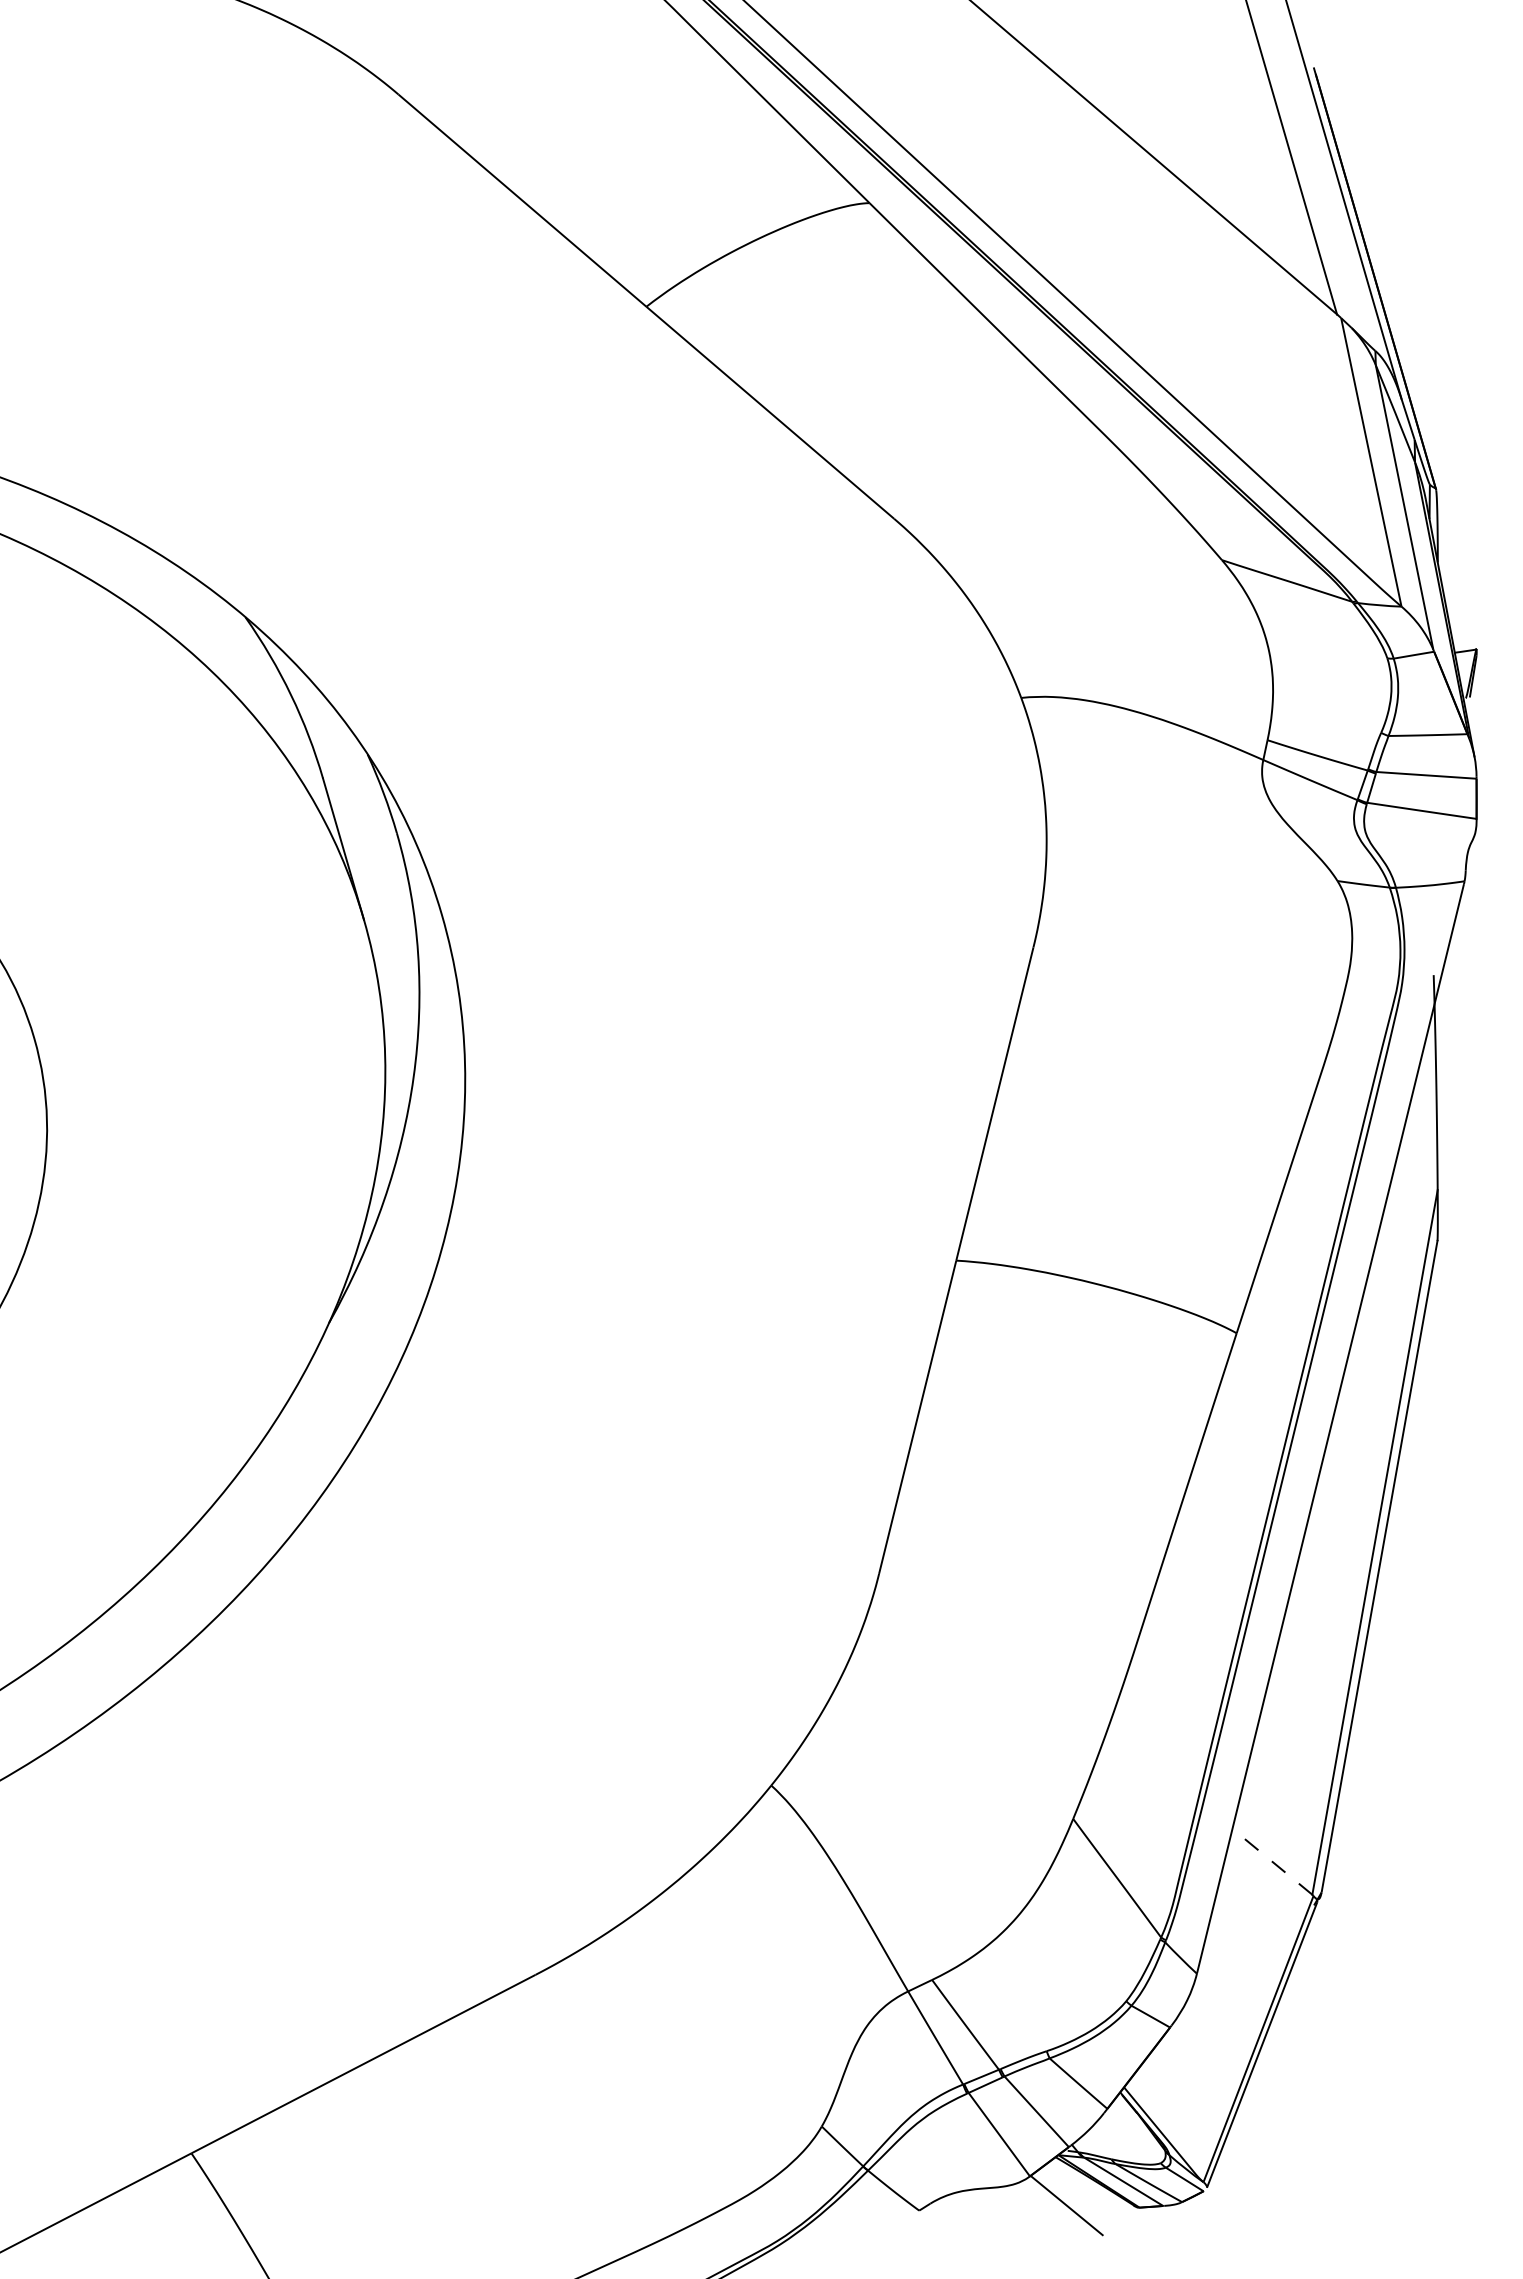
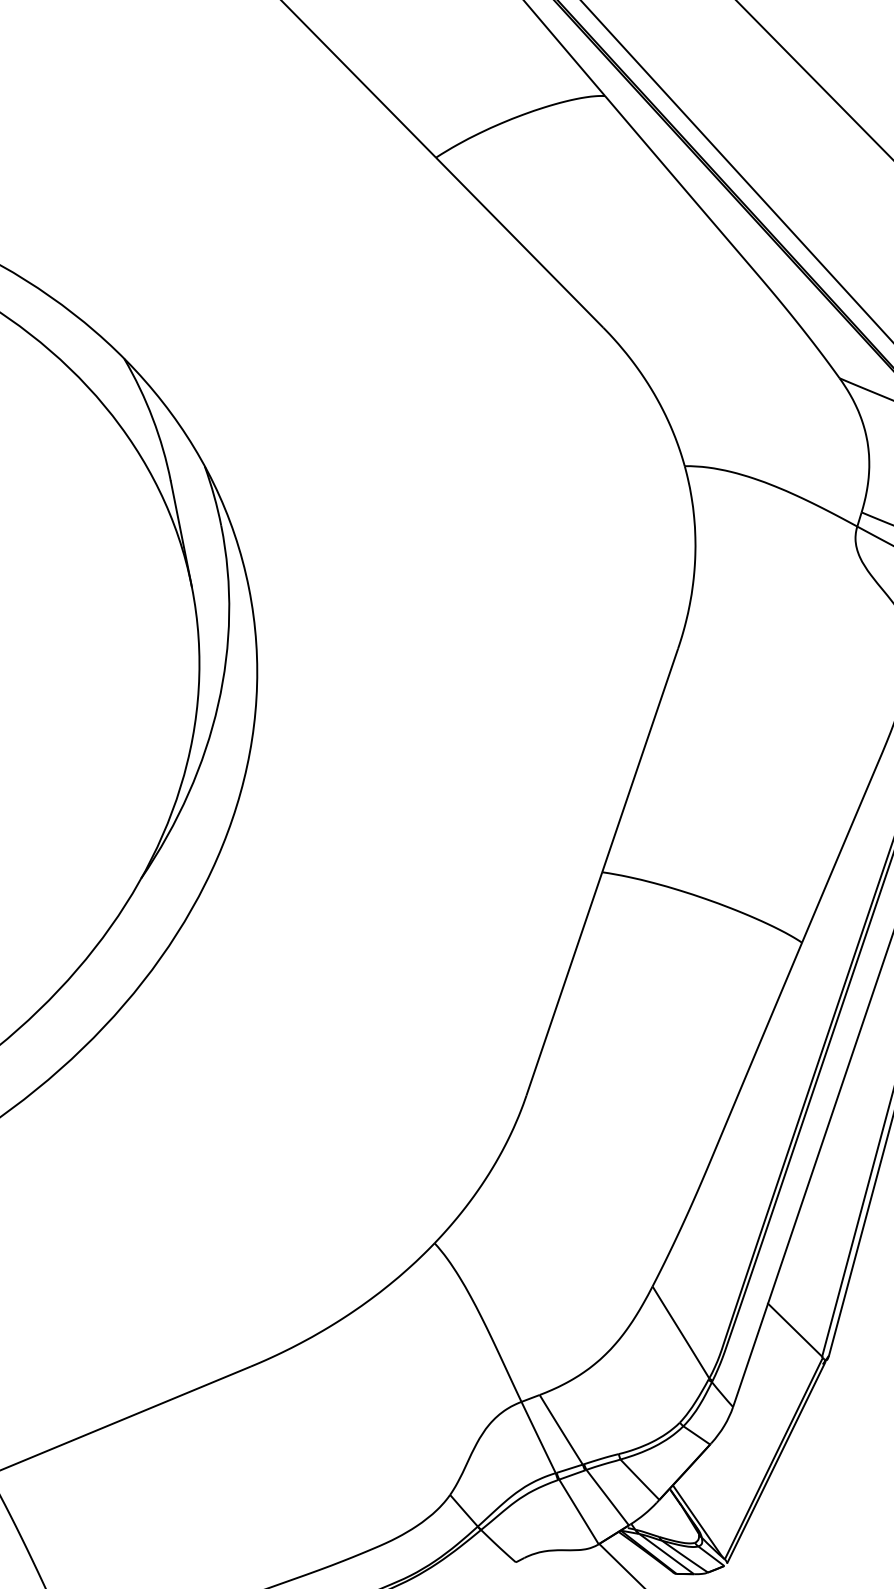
line: (1272, 1861) -> (795, 1329), dashed -> solid

